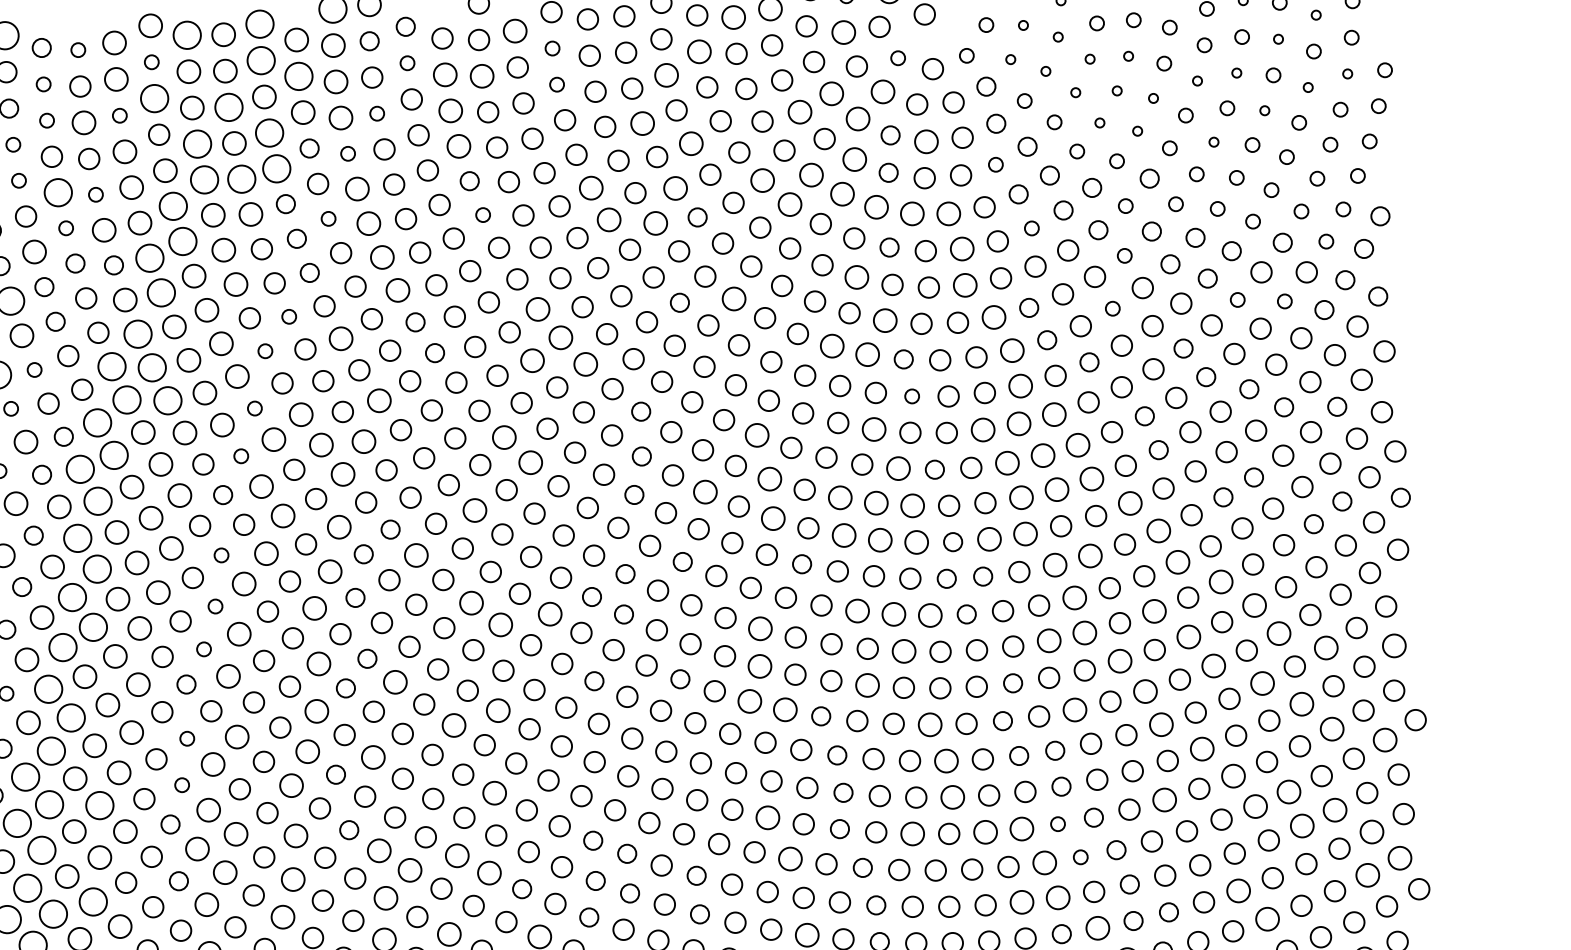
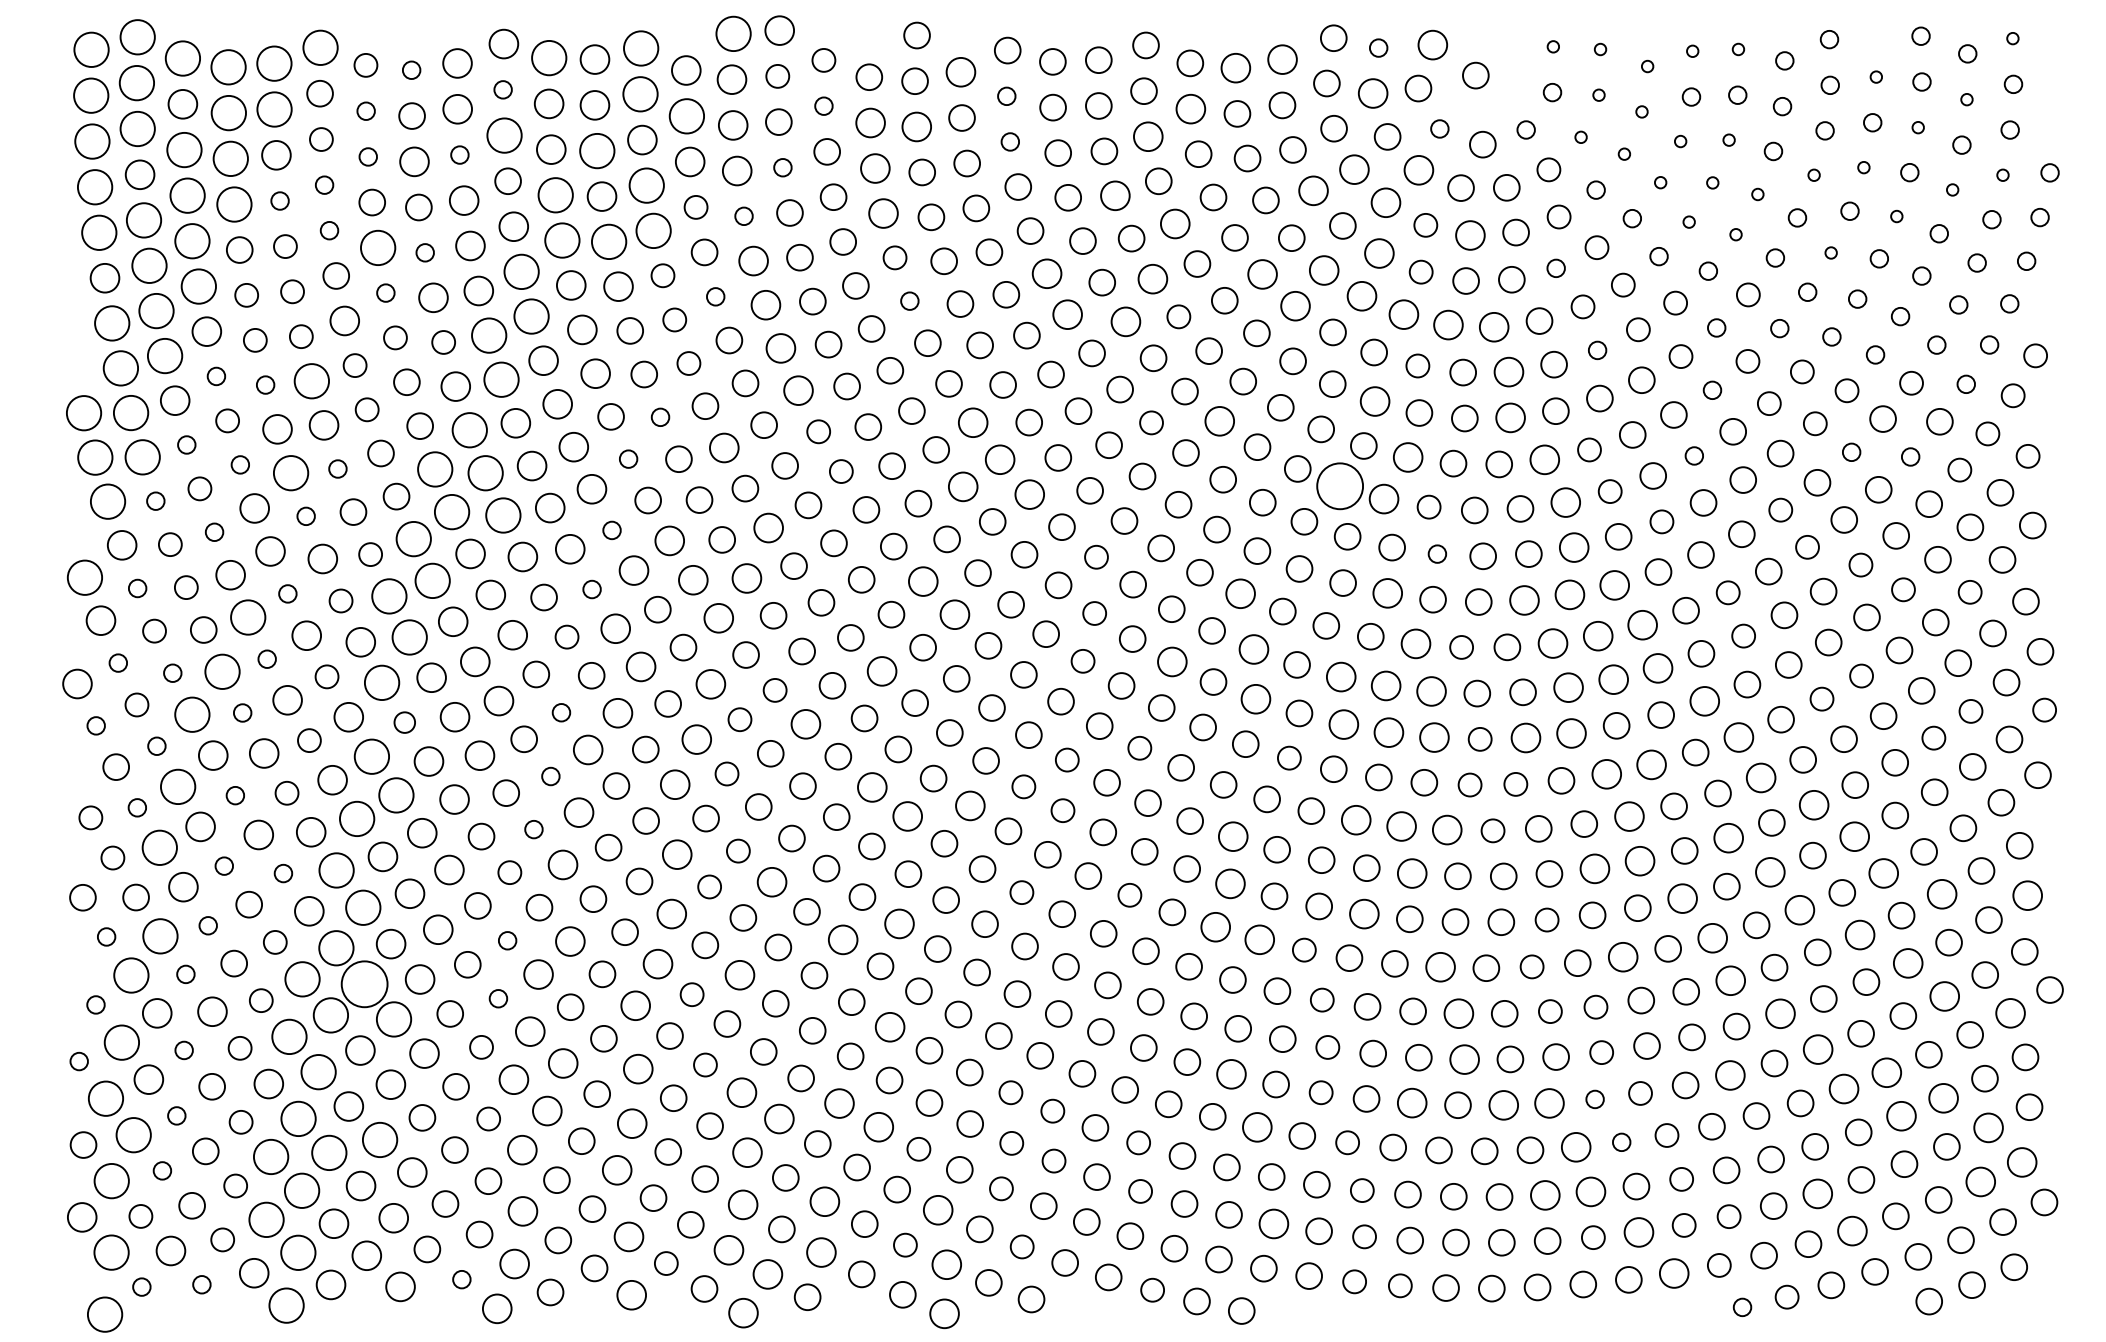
circle: (831, 345) -> (1339, 485), size x1.6
circle: (97, 569) -> (404, 722), size x0.6
circle: (75, 778) -> (364, 983), size x1.6

